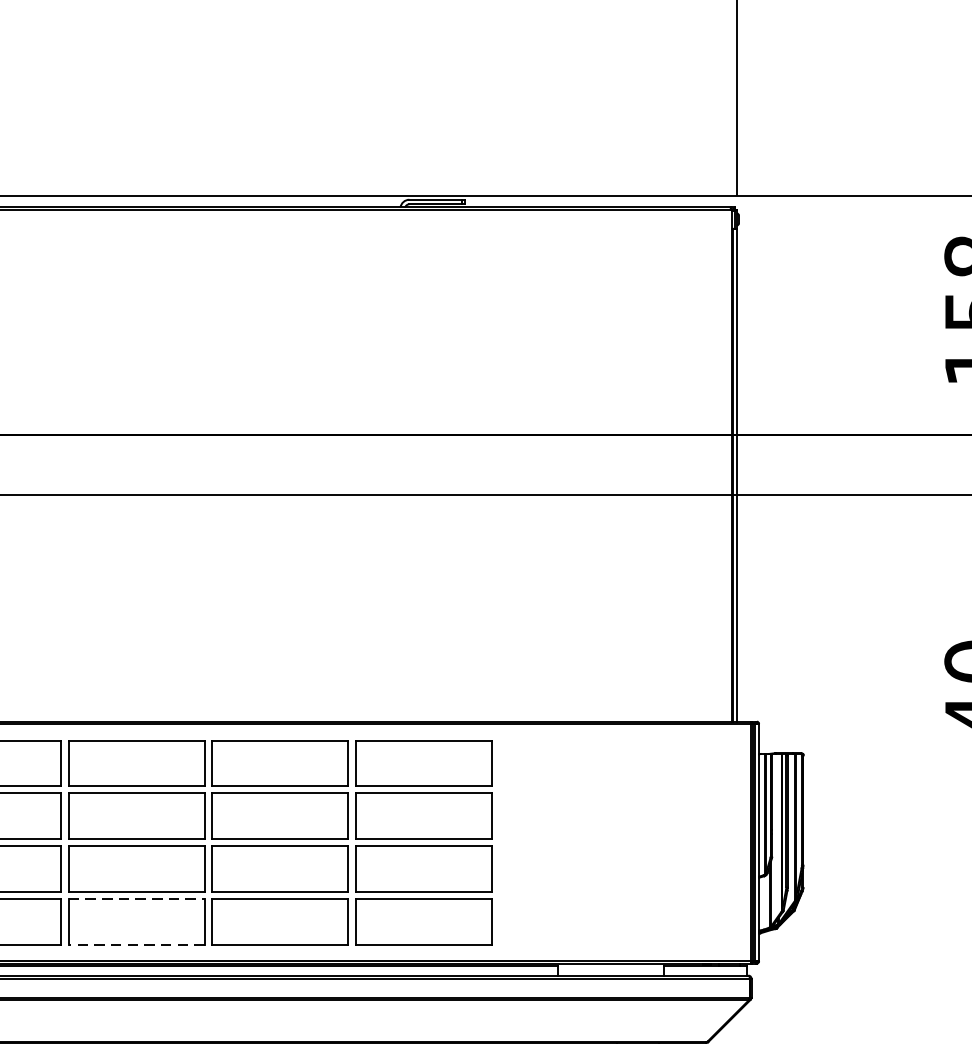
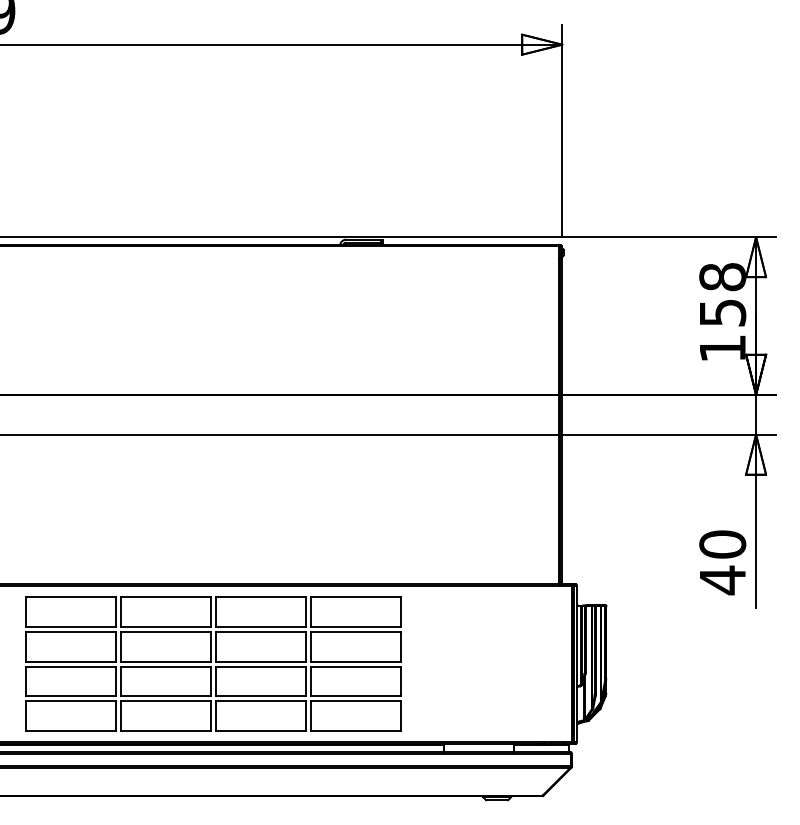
line: (137, 899) -> (166, 701), dashed -> solid
line: (137, 944) -> (166, 731), dashed -> solid

